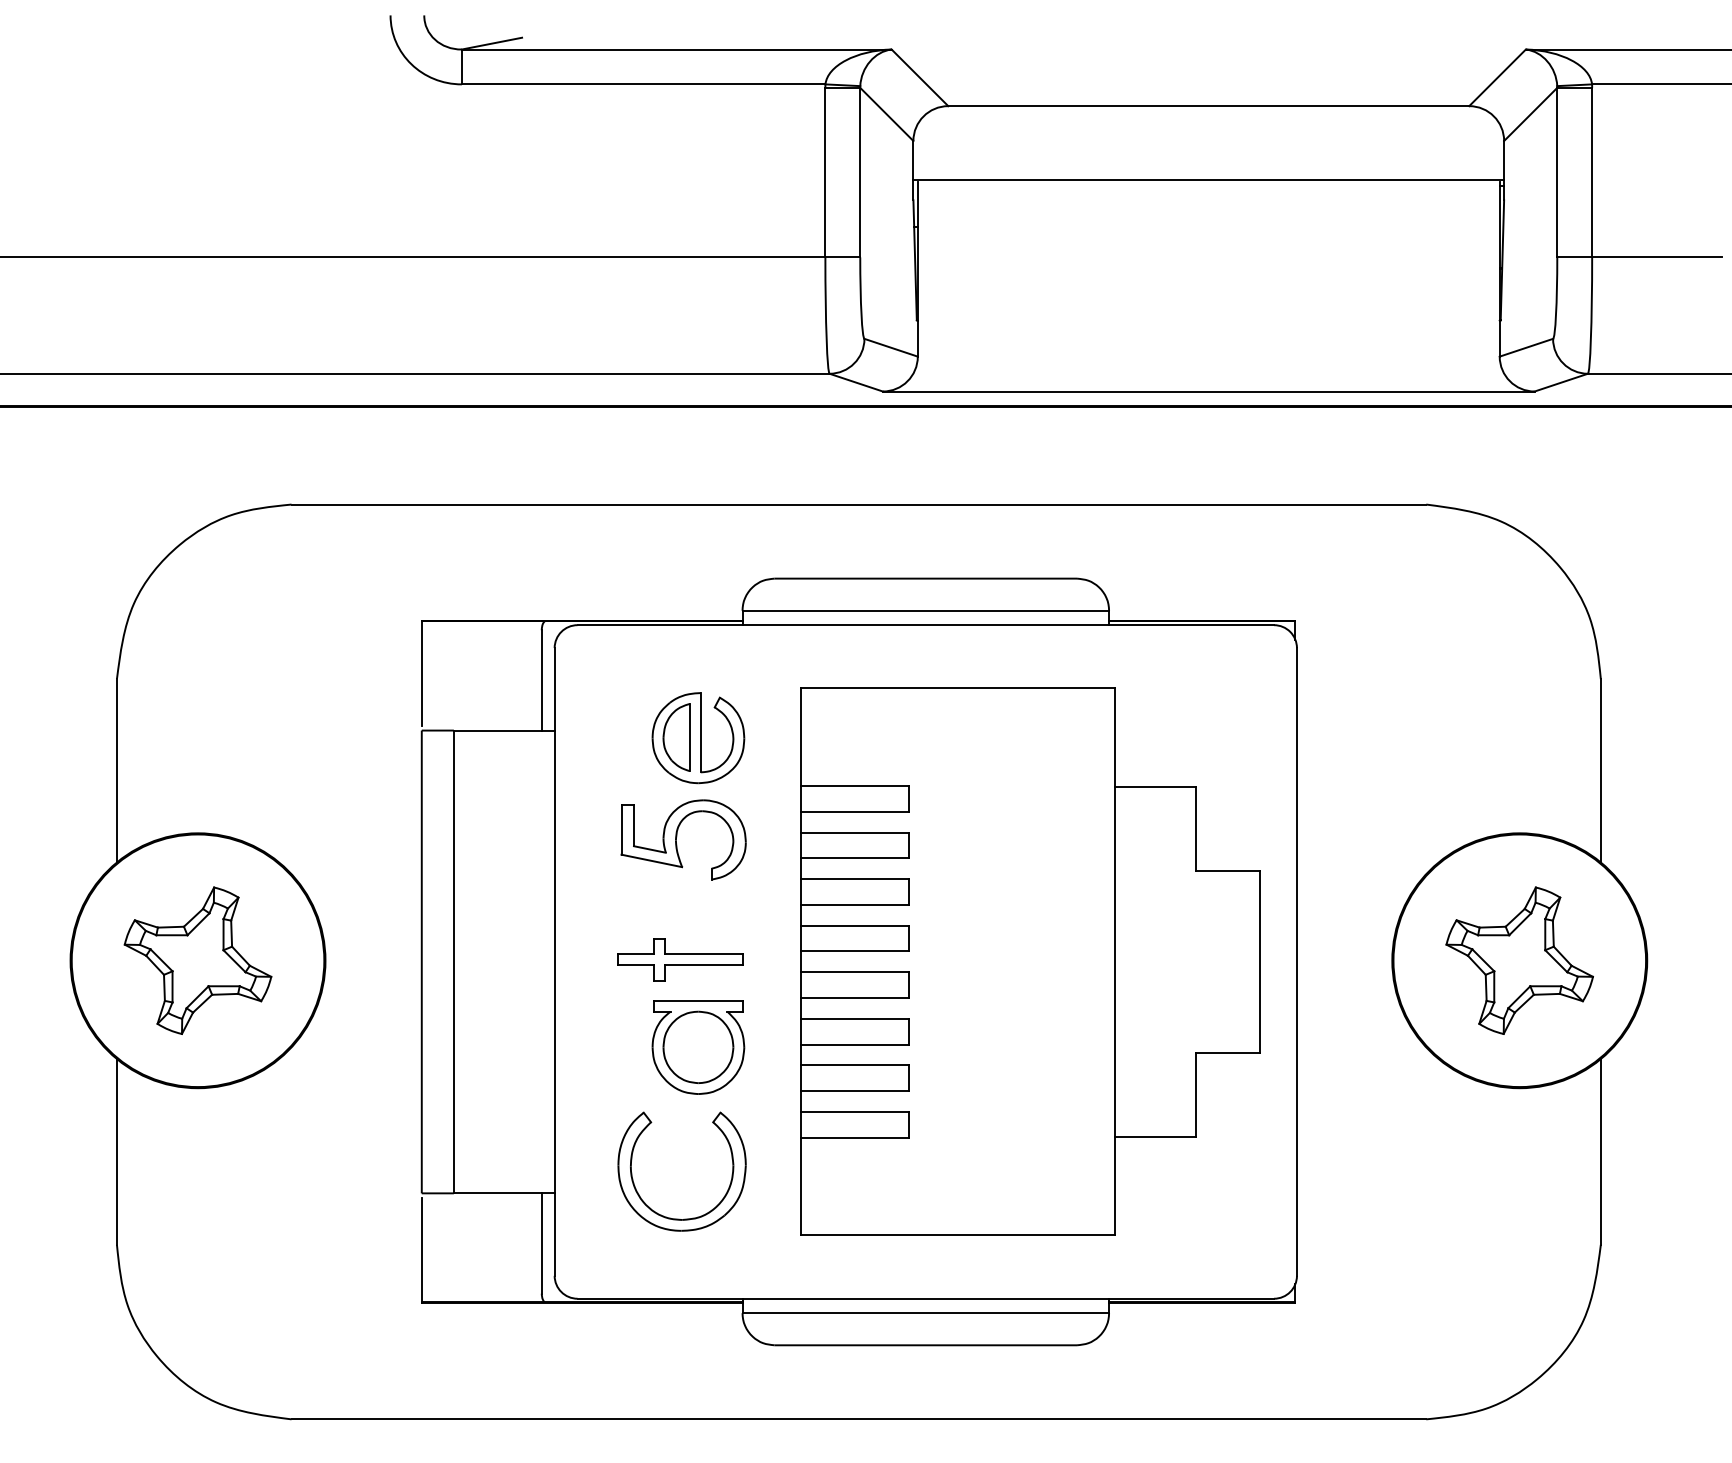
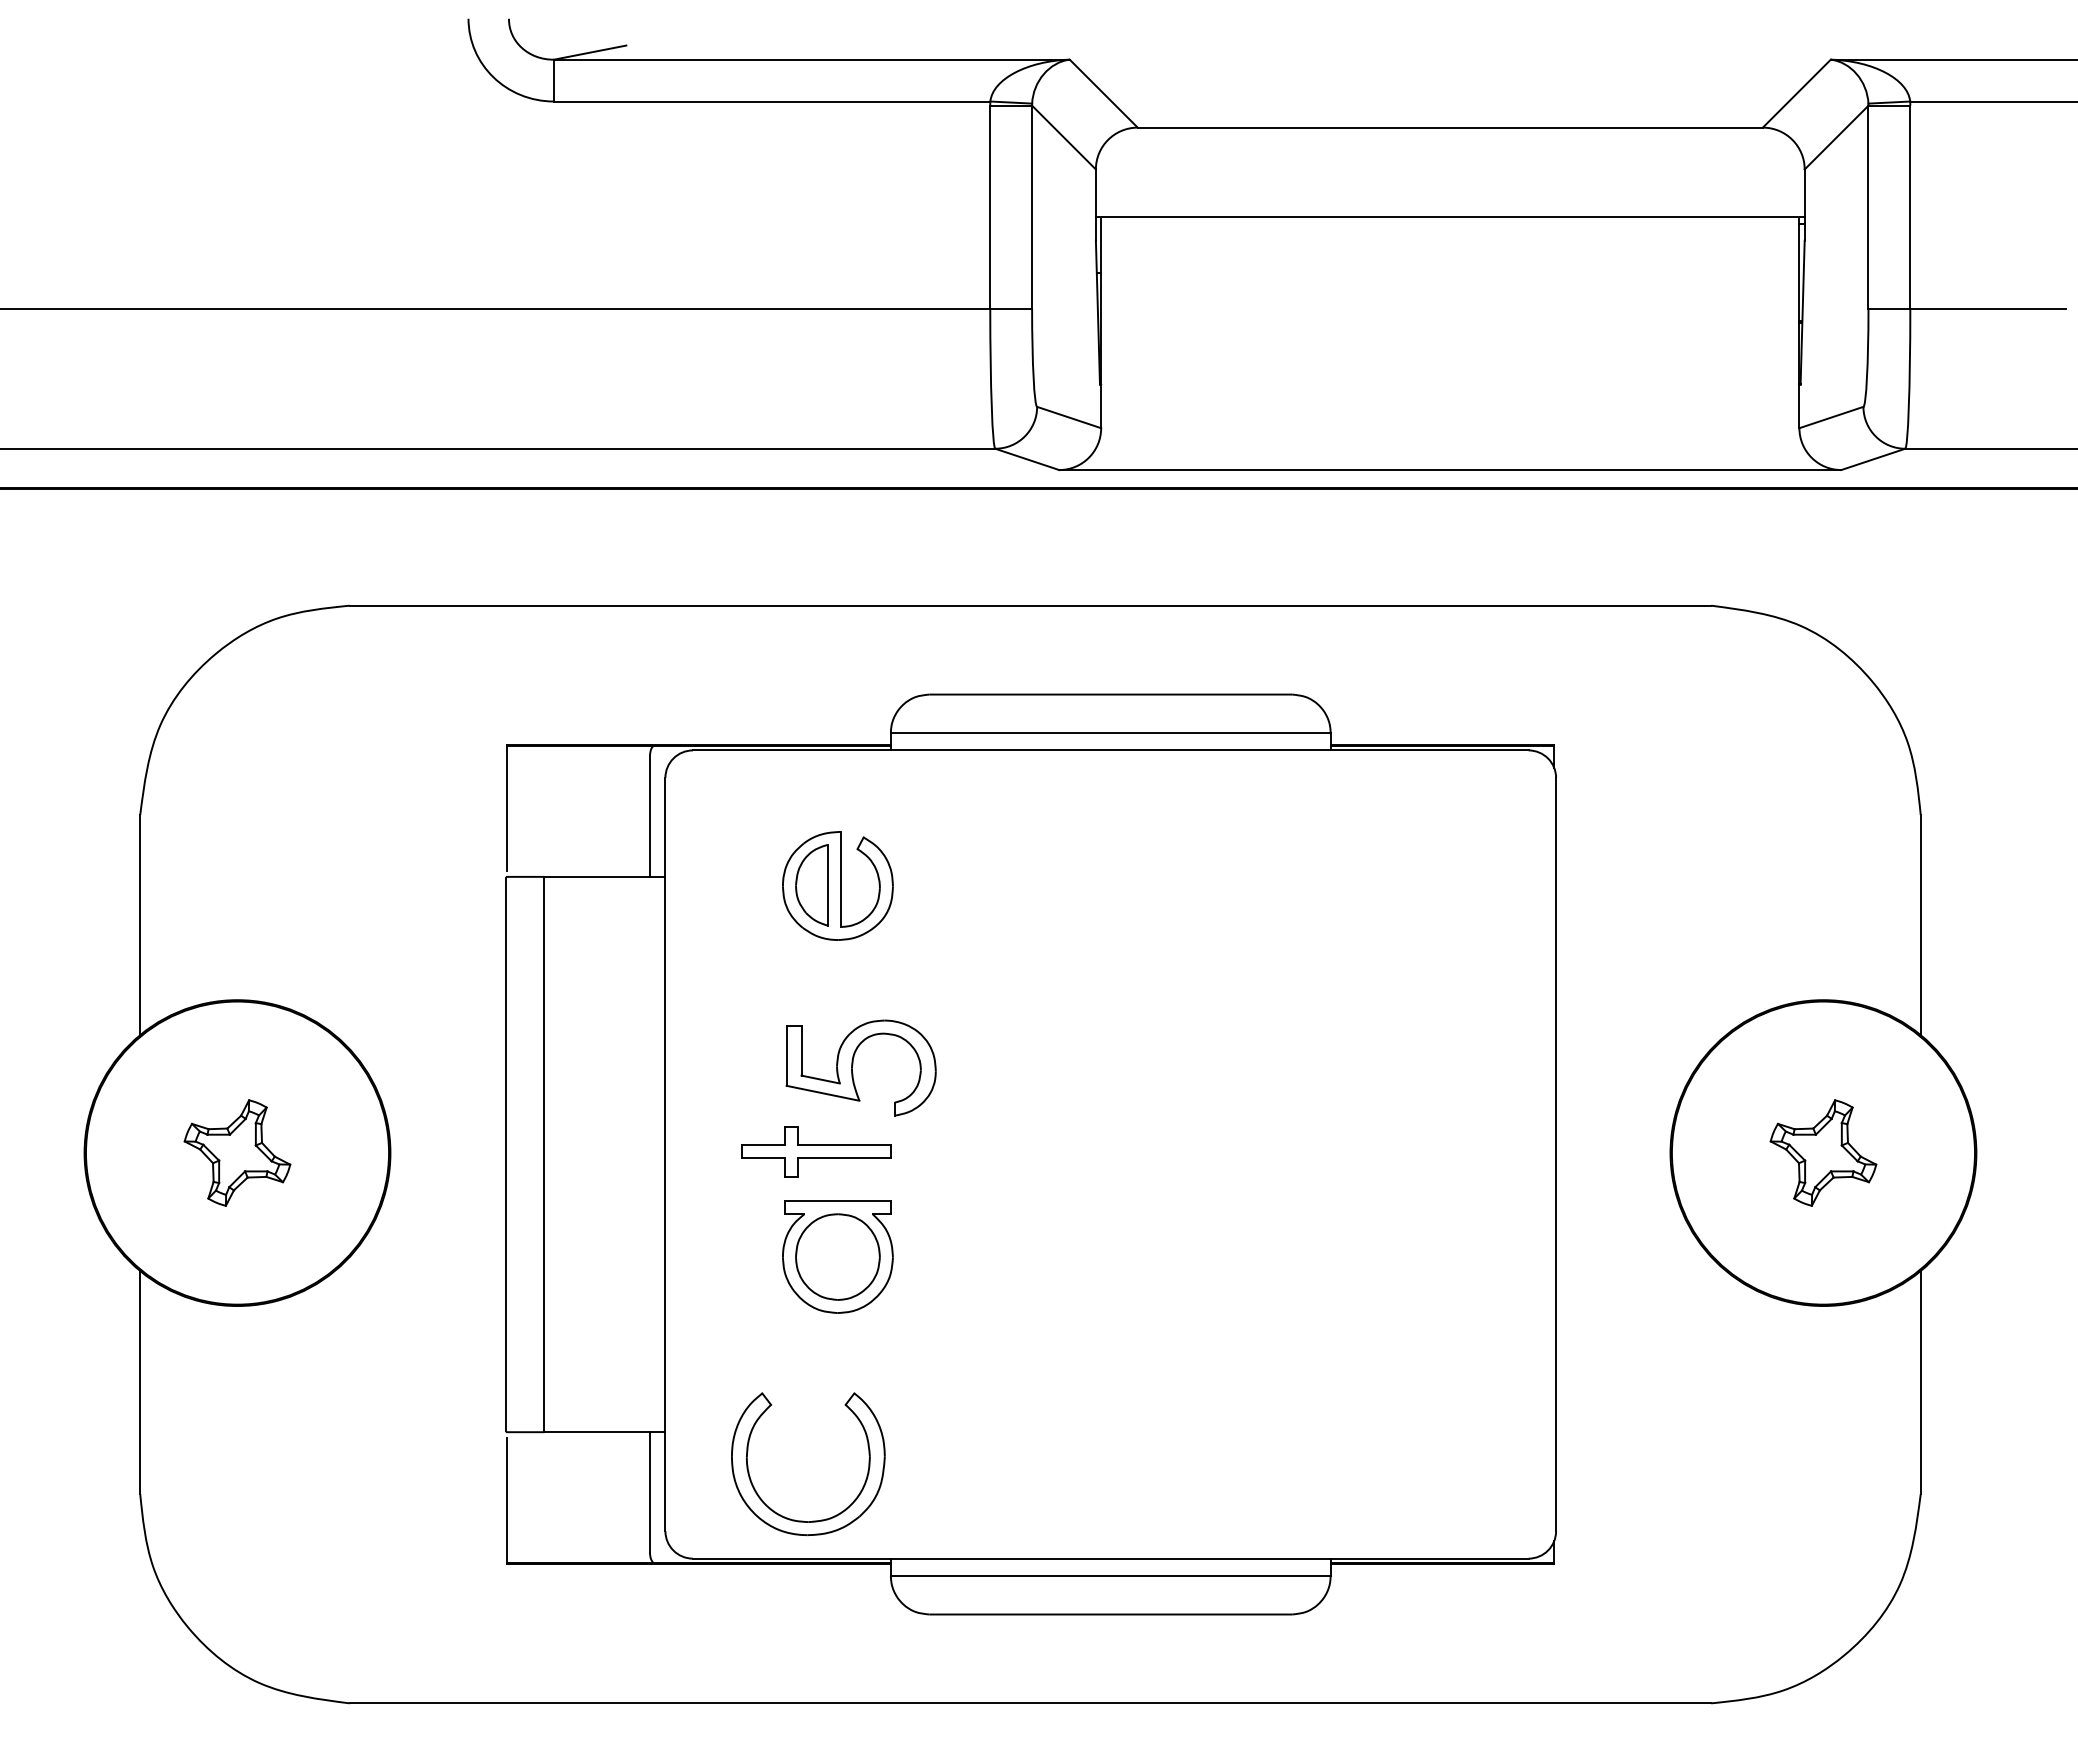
part: (677, 836) -> (853, 1064), moved
part: (198, 960) -> (237, 1152), size x0.6
part: (1519, 960) -> (1823, 1152), size x0.6
part: (1029, 961) -> (1235, 1154), removed
part: (685, 1218) -> (812, 1520), moved

